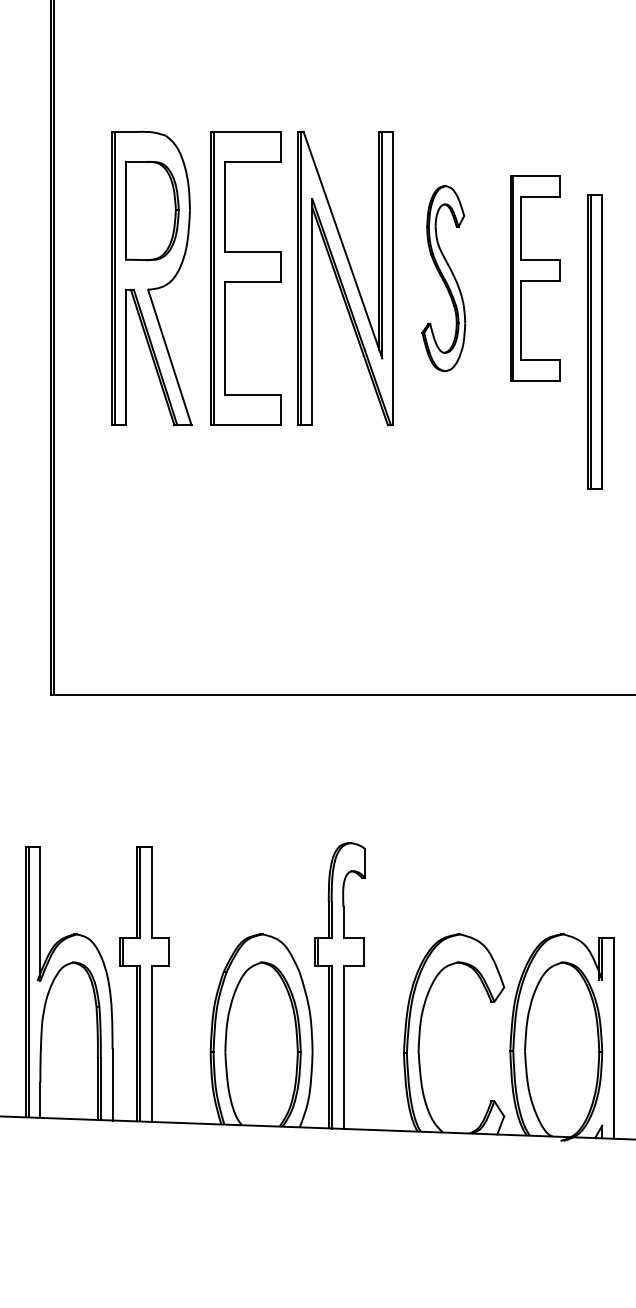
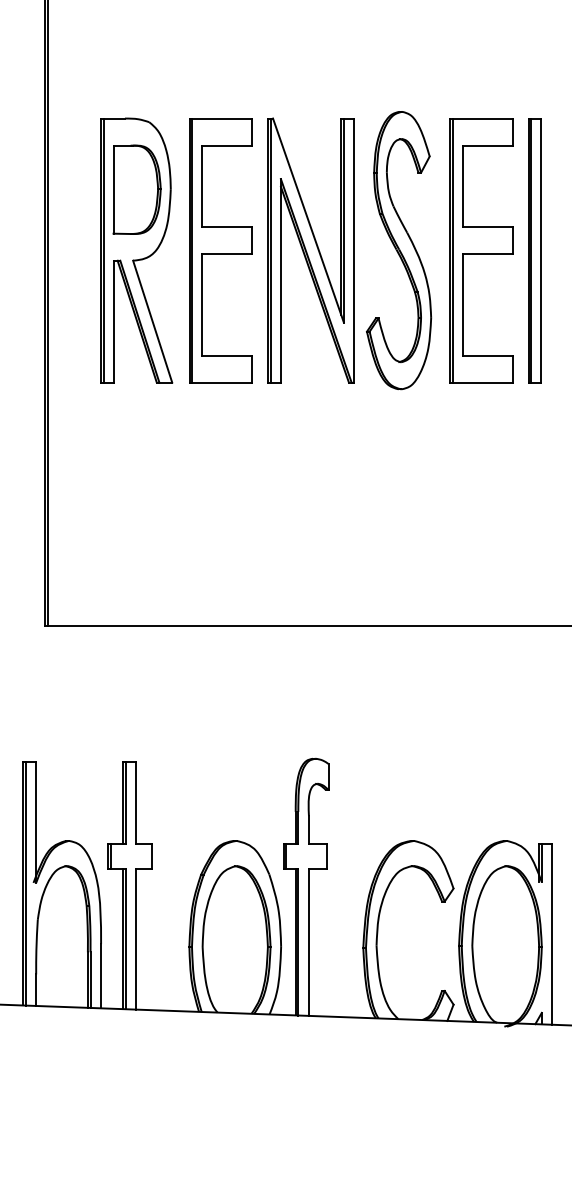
part: (444, 278) -> (399, 250), size x1.67
part: (535, 278) -> (481, 250), size x1.43
part: (594, 341) -> (534, 250), moved

